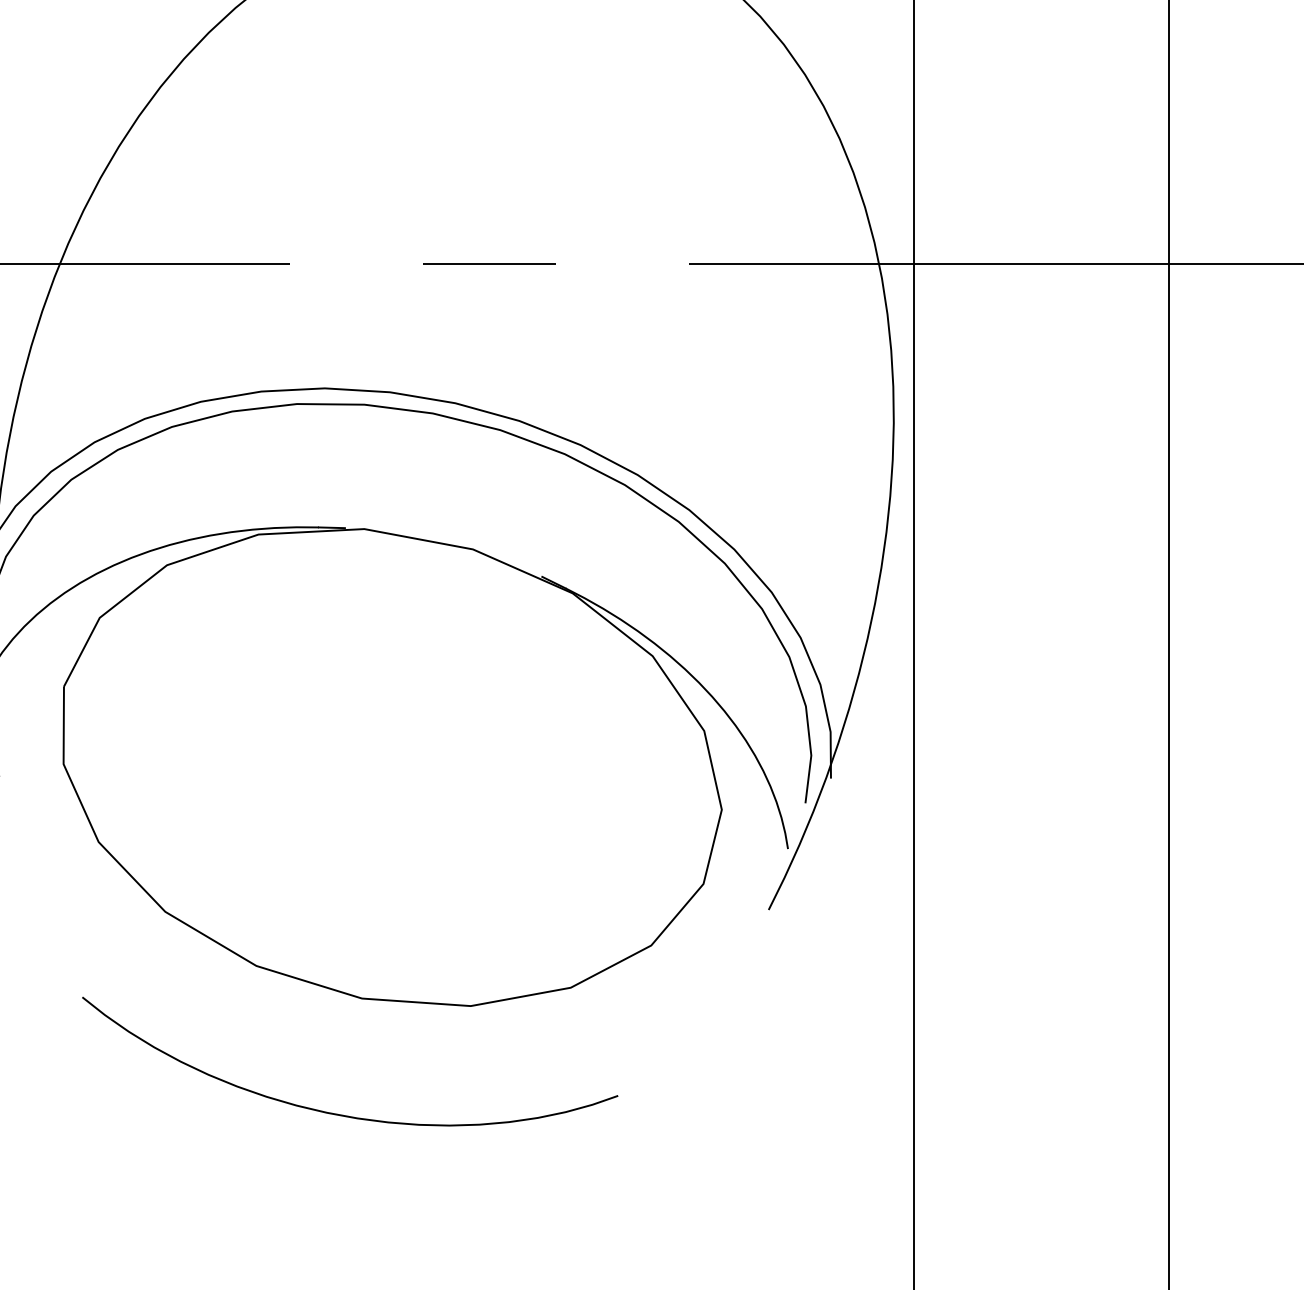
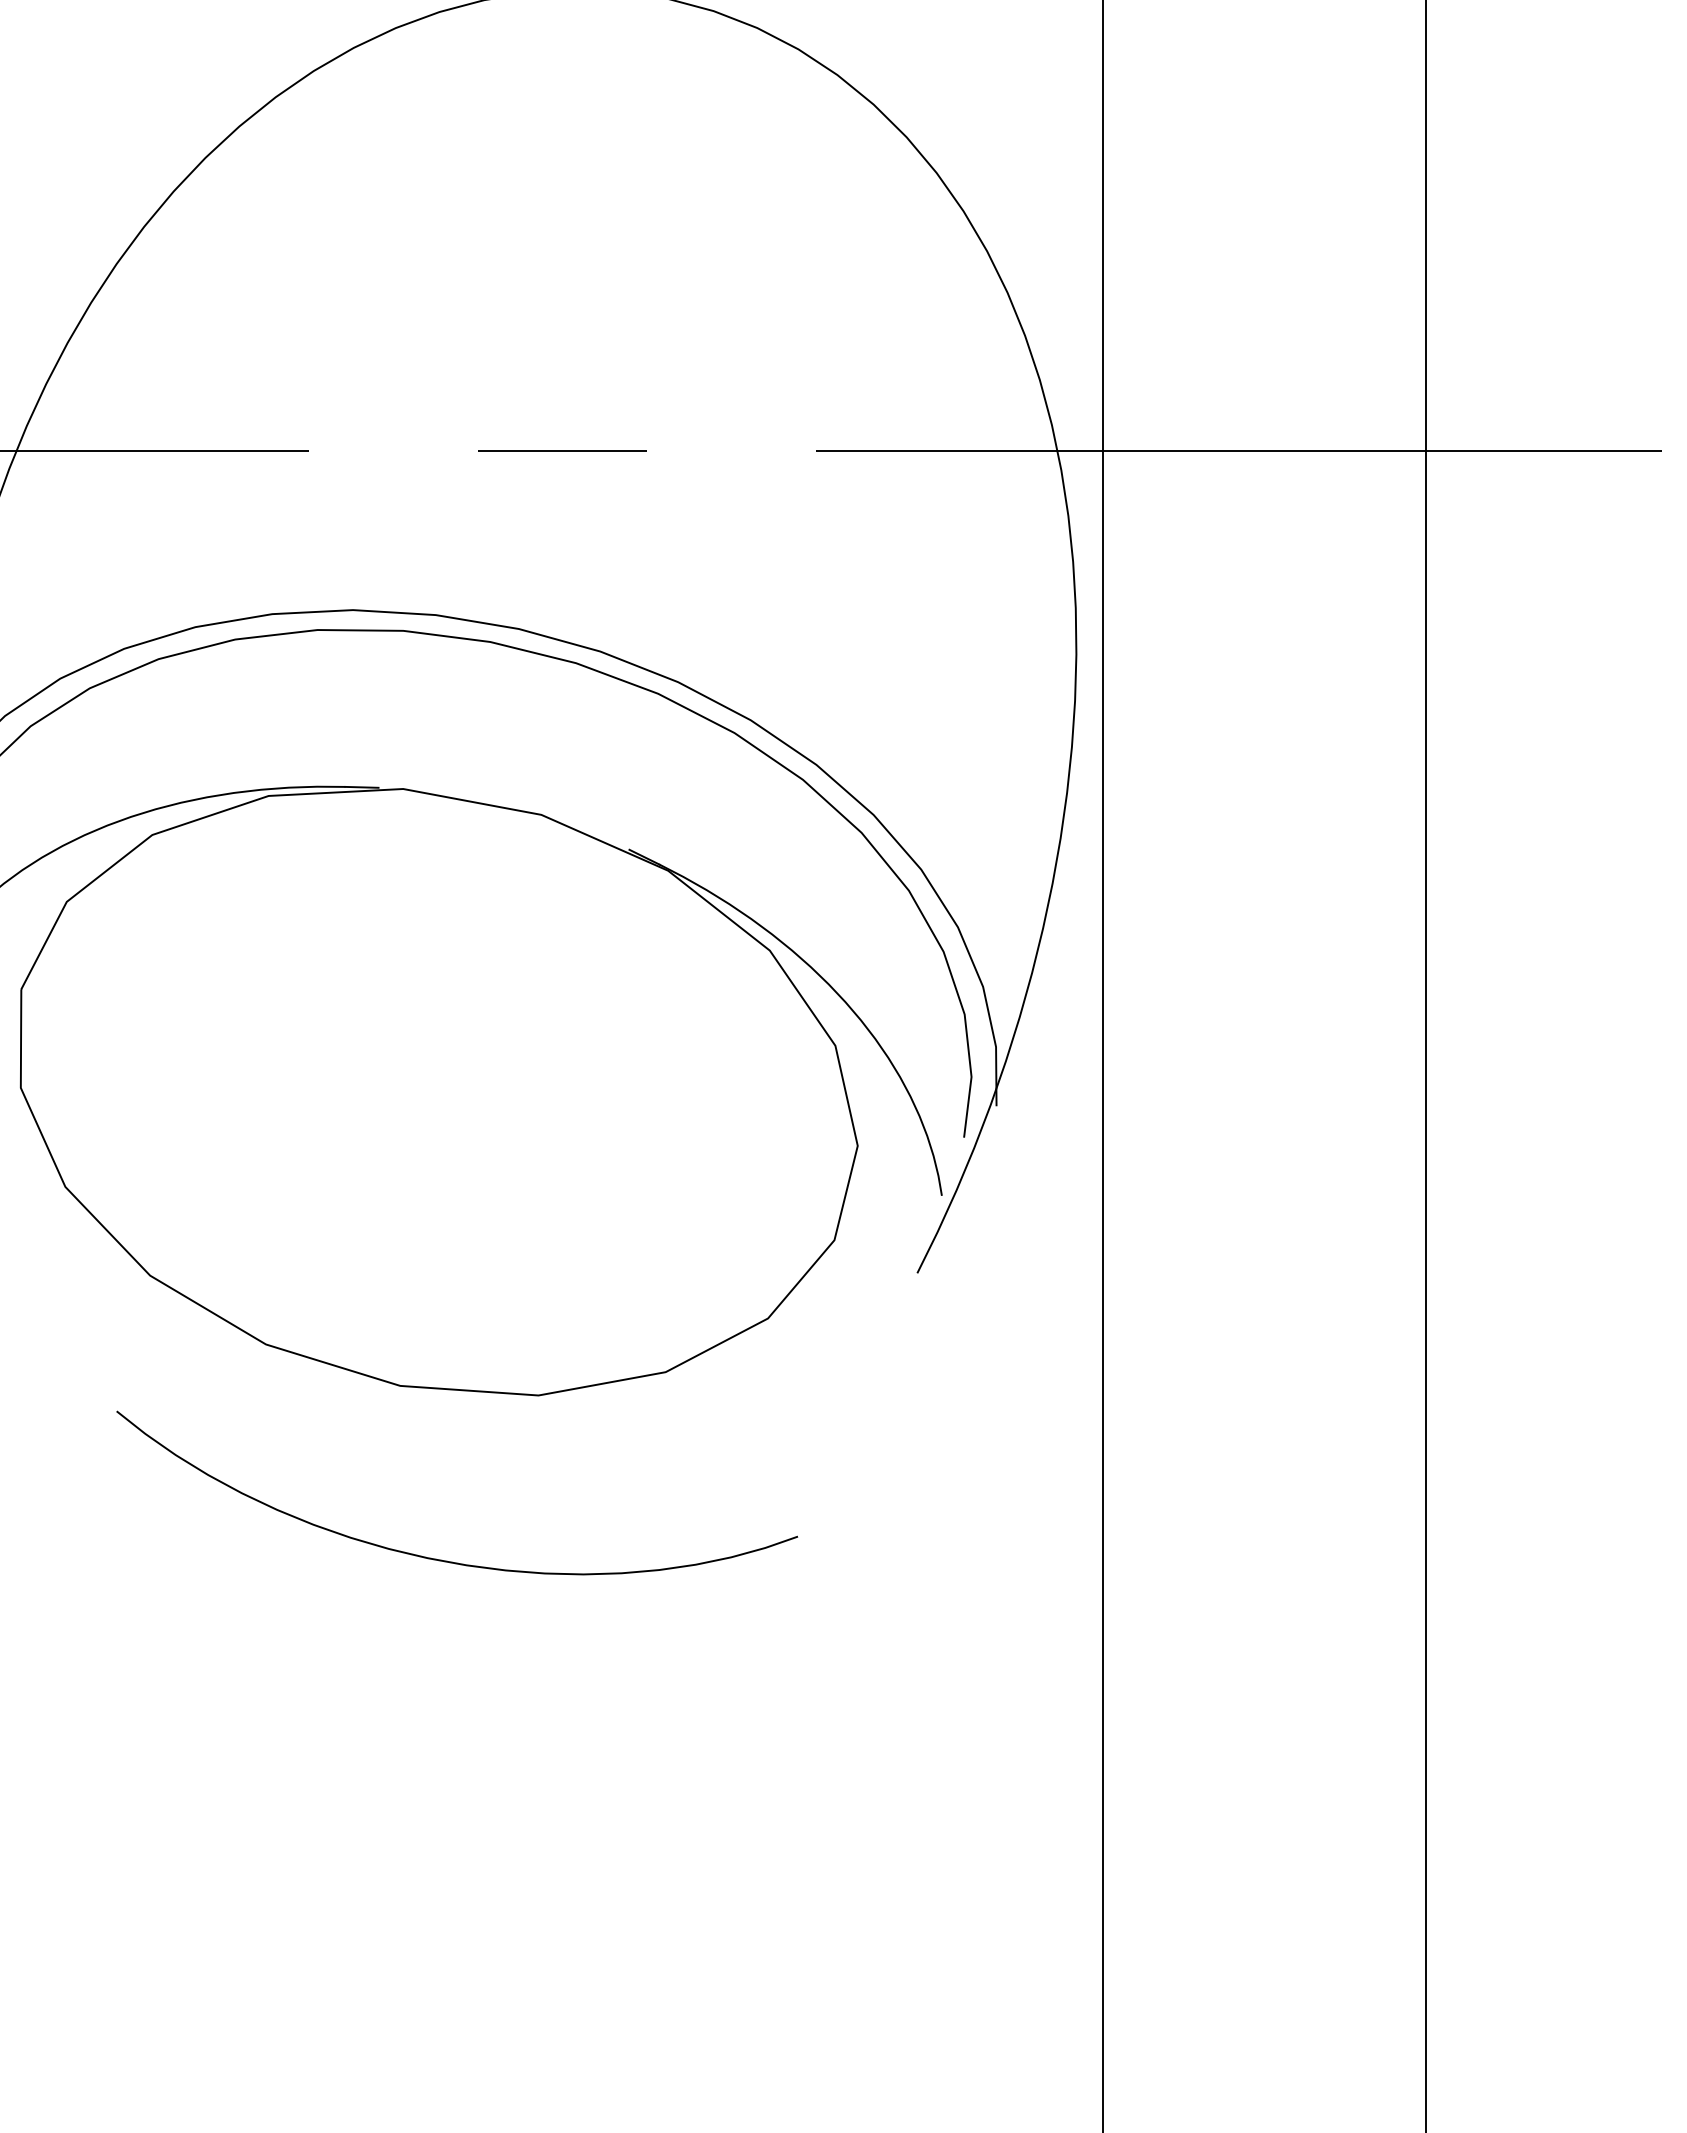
curve: (342, 1114) -> (447, 1560), moved

